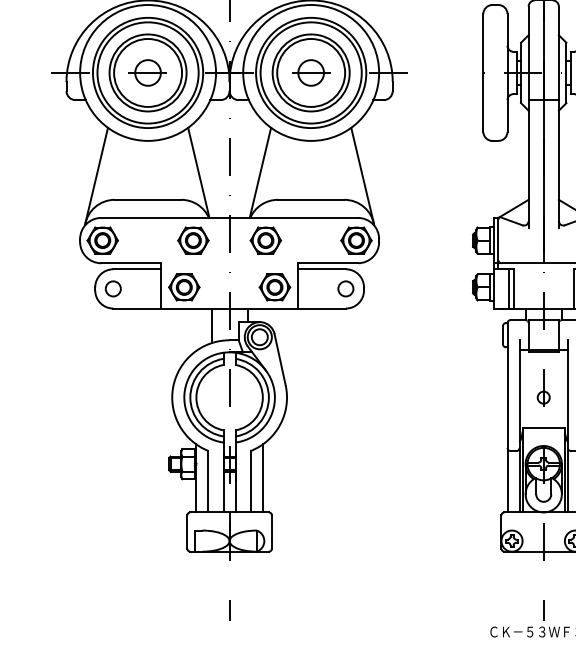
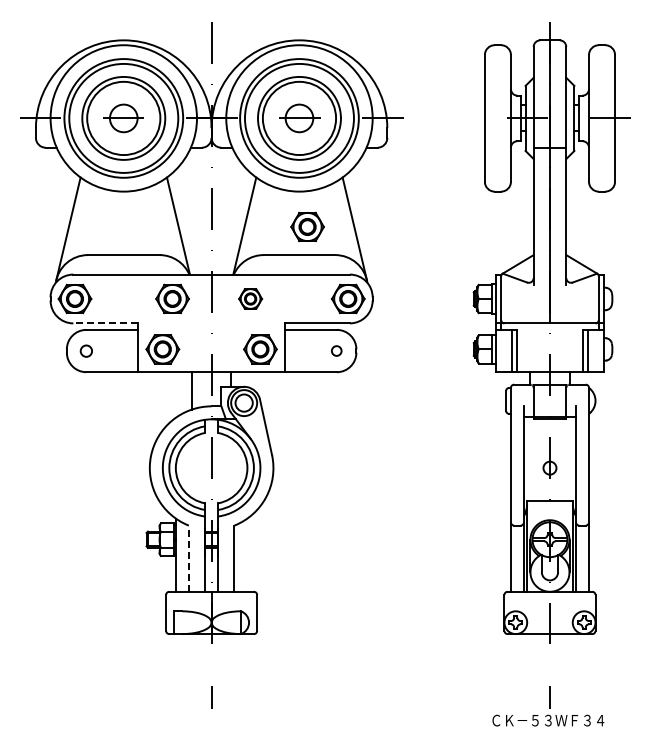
part: (318, 173) -> (307, 226), added
part: (265, 240) -> (250, 298), size x0.7
line: (131, 263) -> (105, 323), solid -> dashed
circle: (345, 288) -> (336, 350), size x0.6
circle: (113, 289) -> (86, 351), size x0.7
line: (262, 477) -> (247, 554), removed
line: (208, 481) -> (188, 558), solid -> dashed

